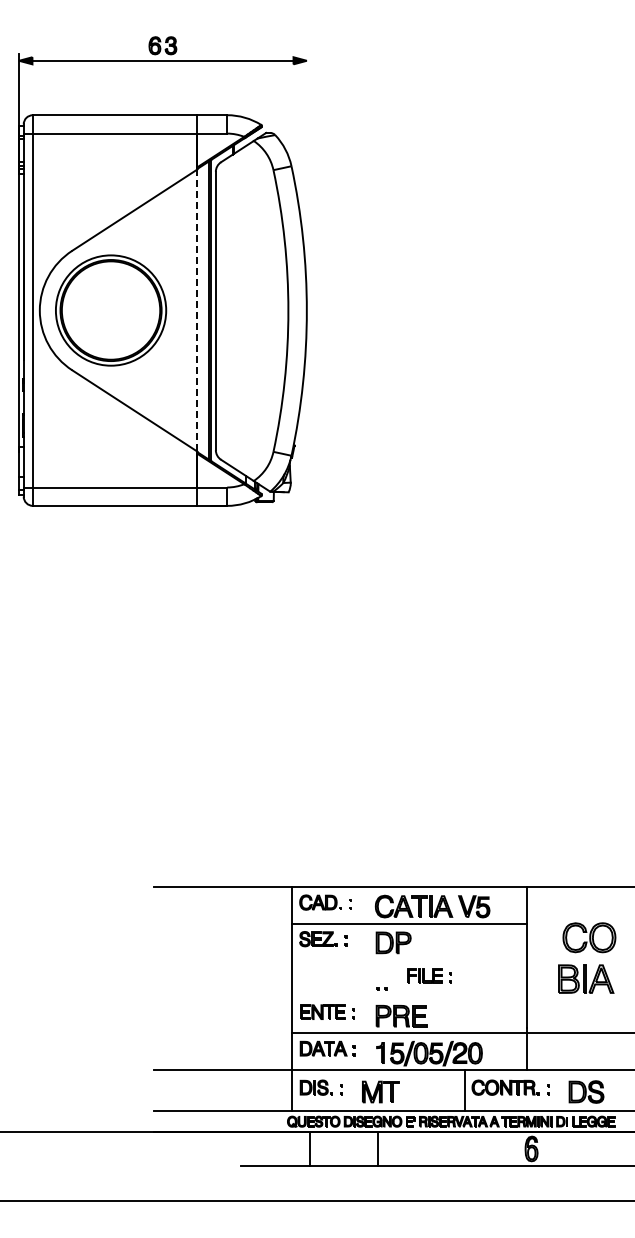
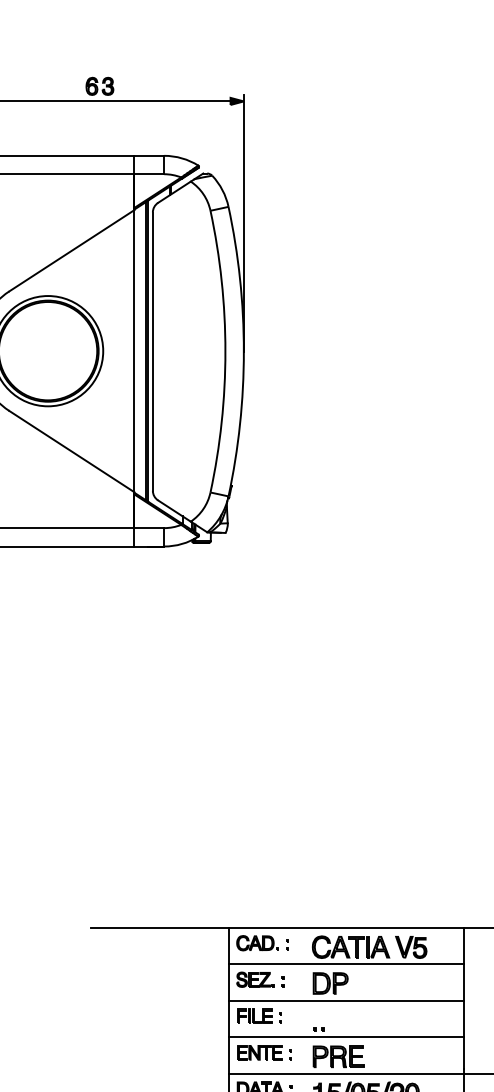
line: (306, 182) -> (243, 223), added
line: (197, 311) -> (134, 352), dashed -> solid
line: (409, 960) -> (346, 1001), added
part: (429, 975) -> (259, 1016), moved
line: (409, 996) -> (346, 1037), added

